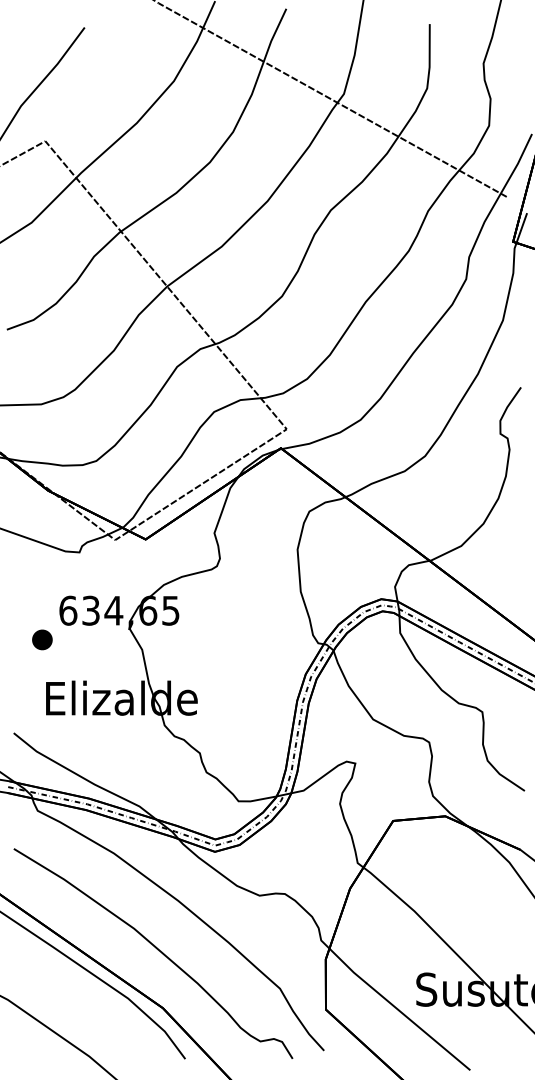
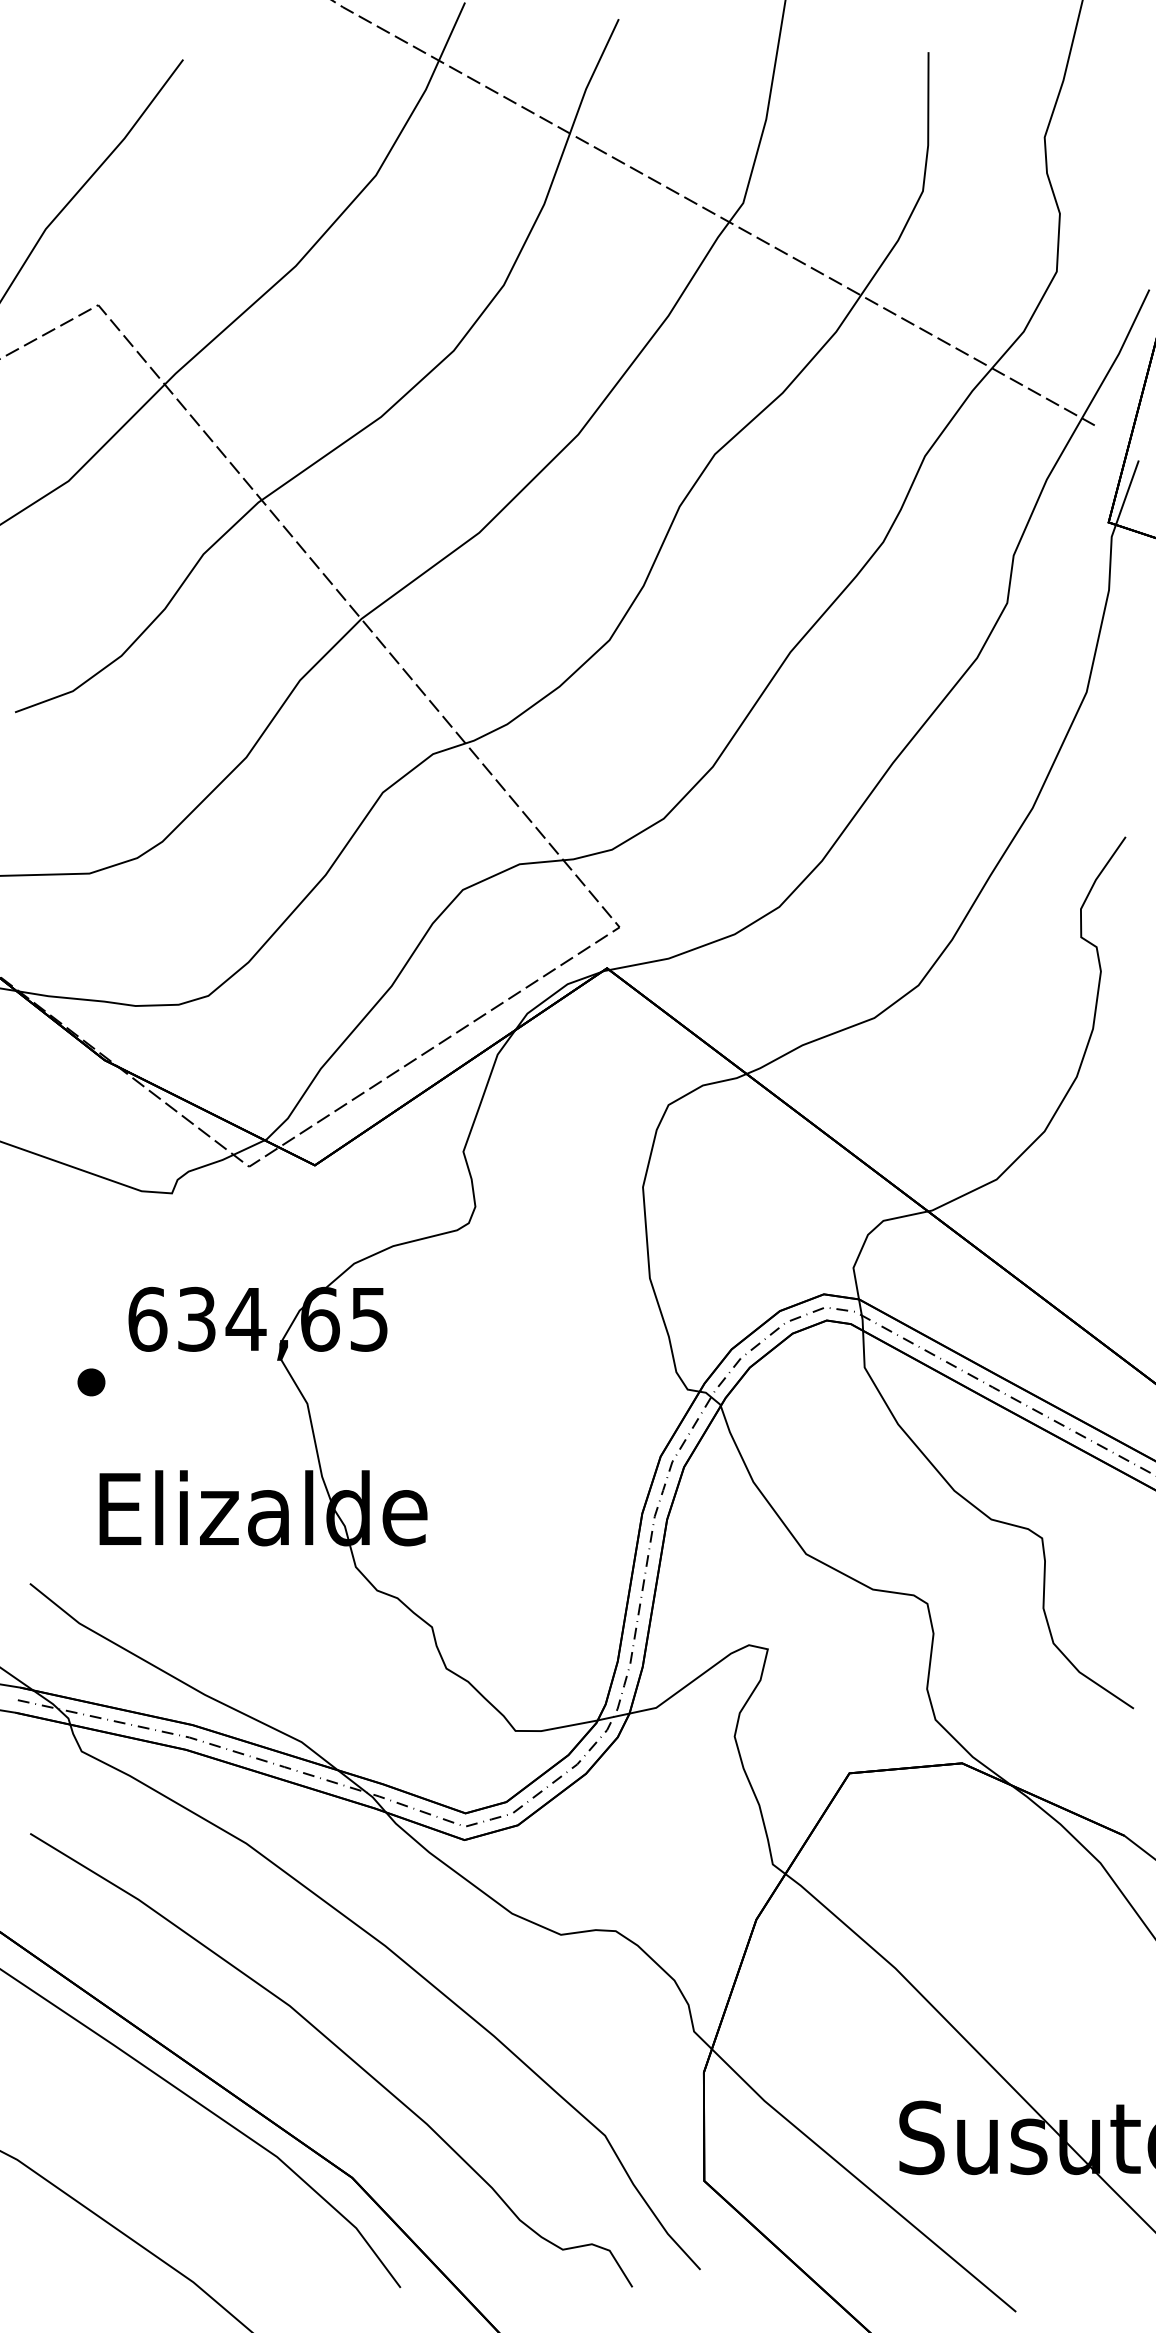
part: (41, 639) -> (89, 1381), size x0.62

